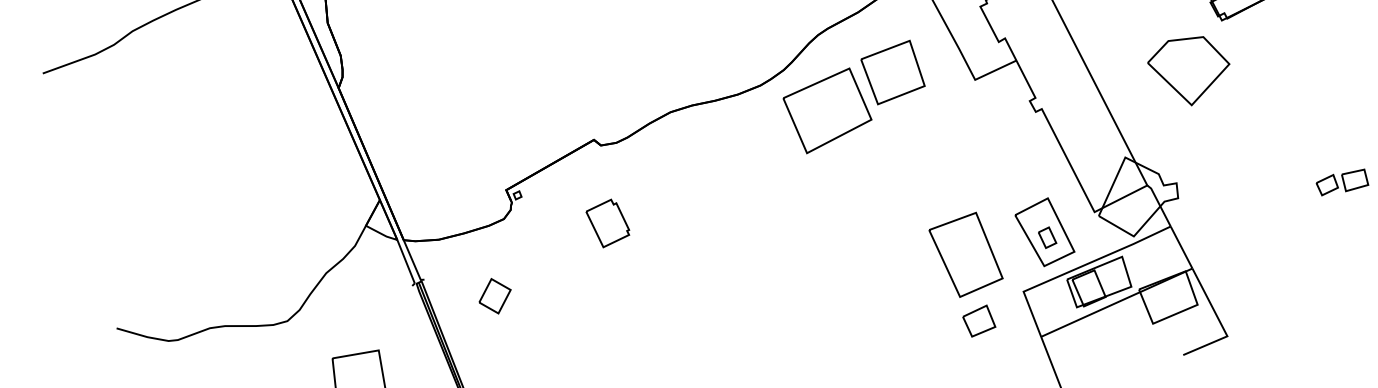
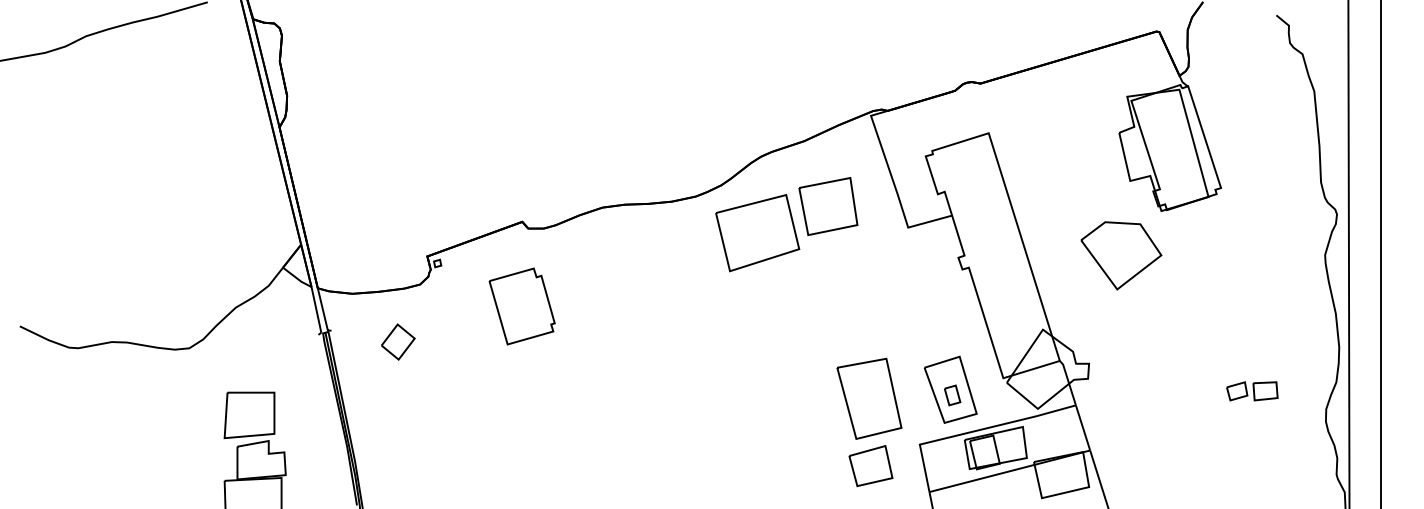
part: (607, 223) -> (521, 306), size x1.67
part: (495, 295) -> (398, 341), moved
part: (978, 320) -> (870, 465), size x1.43

